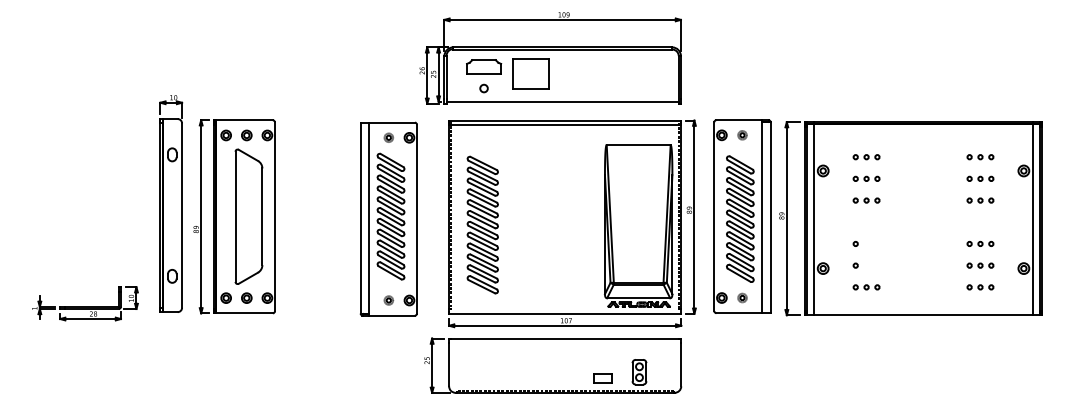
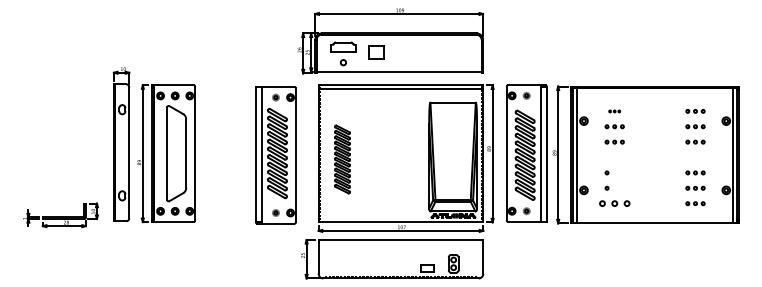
part: (530, 73) -> (376, 52), size x0.6
part: (866, 157) -> (614, 111), size x0.6
part: (482, 224) -> (342, 159), size x0.7
part: (866, 287) -> (614, 203), size x1.6

